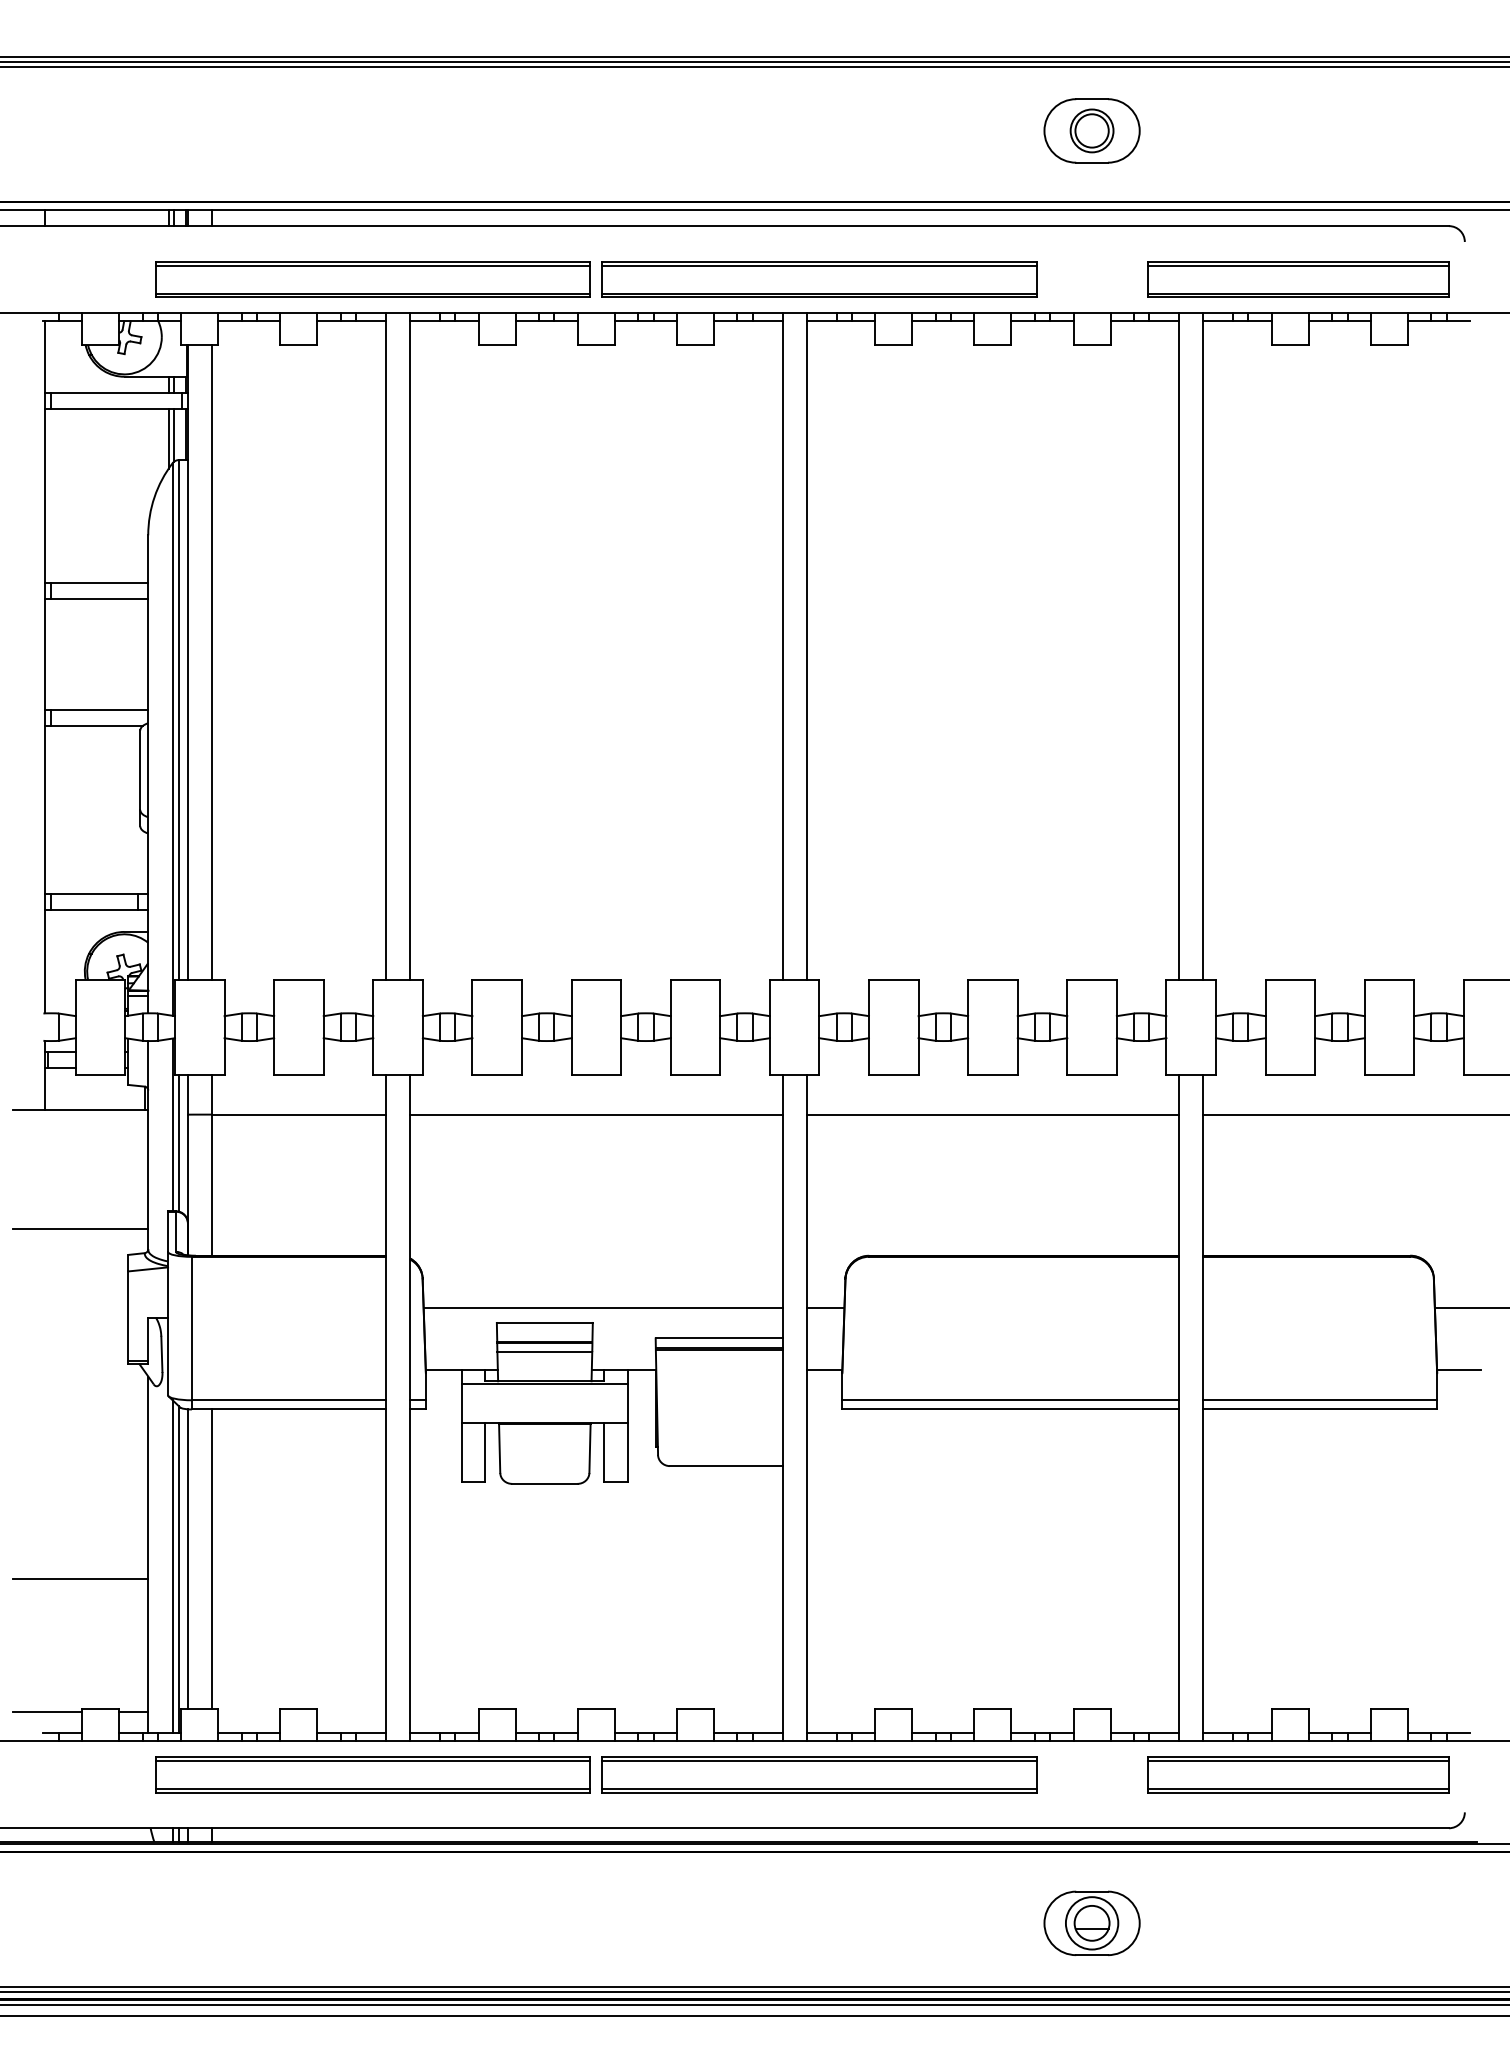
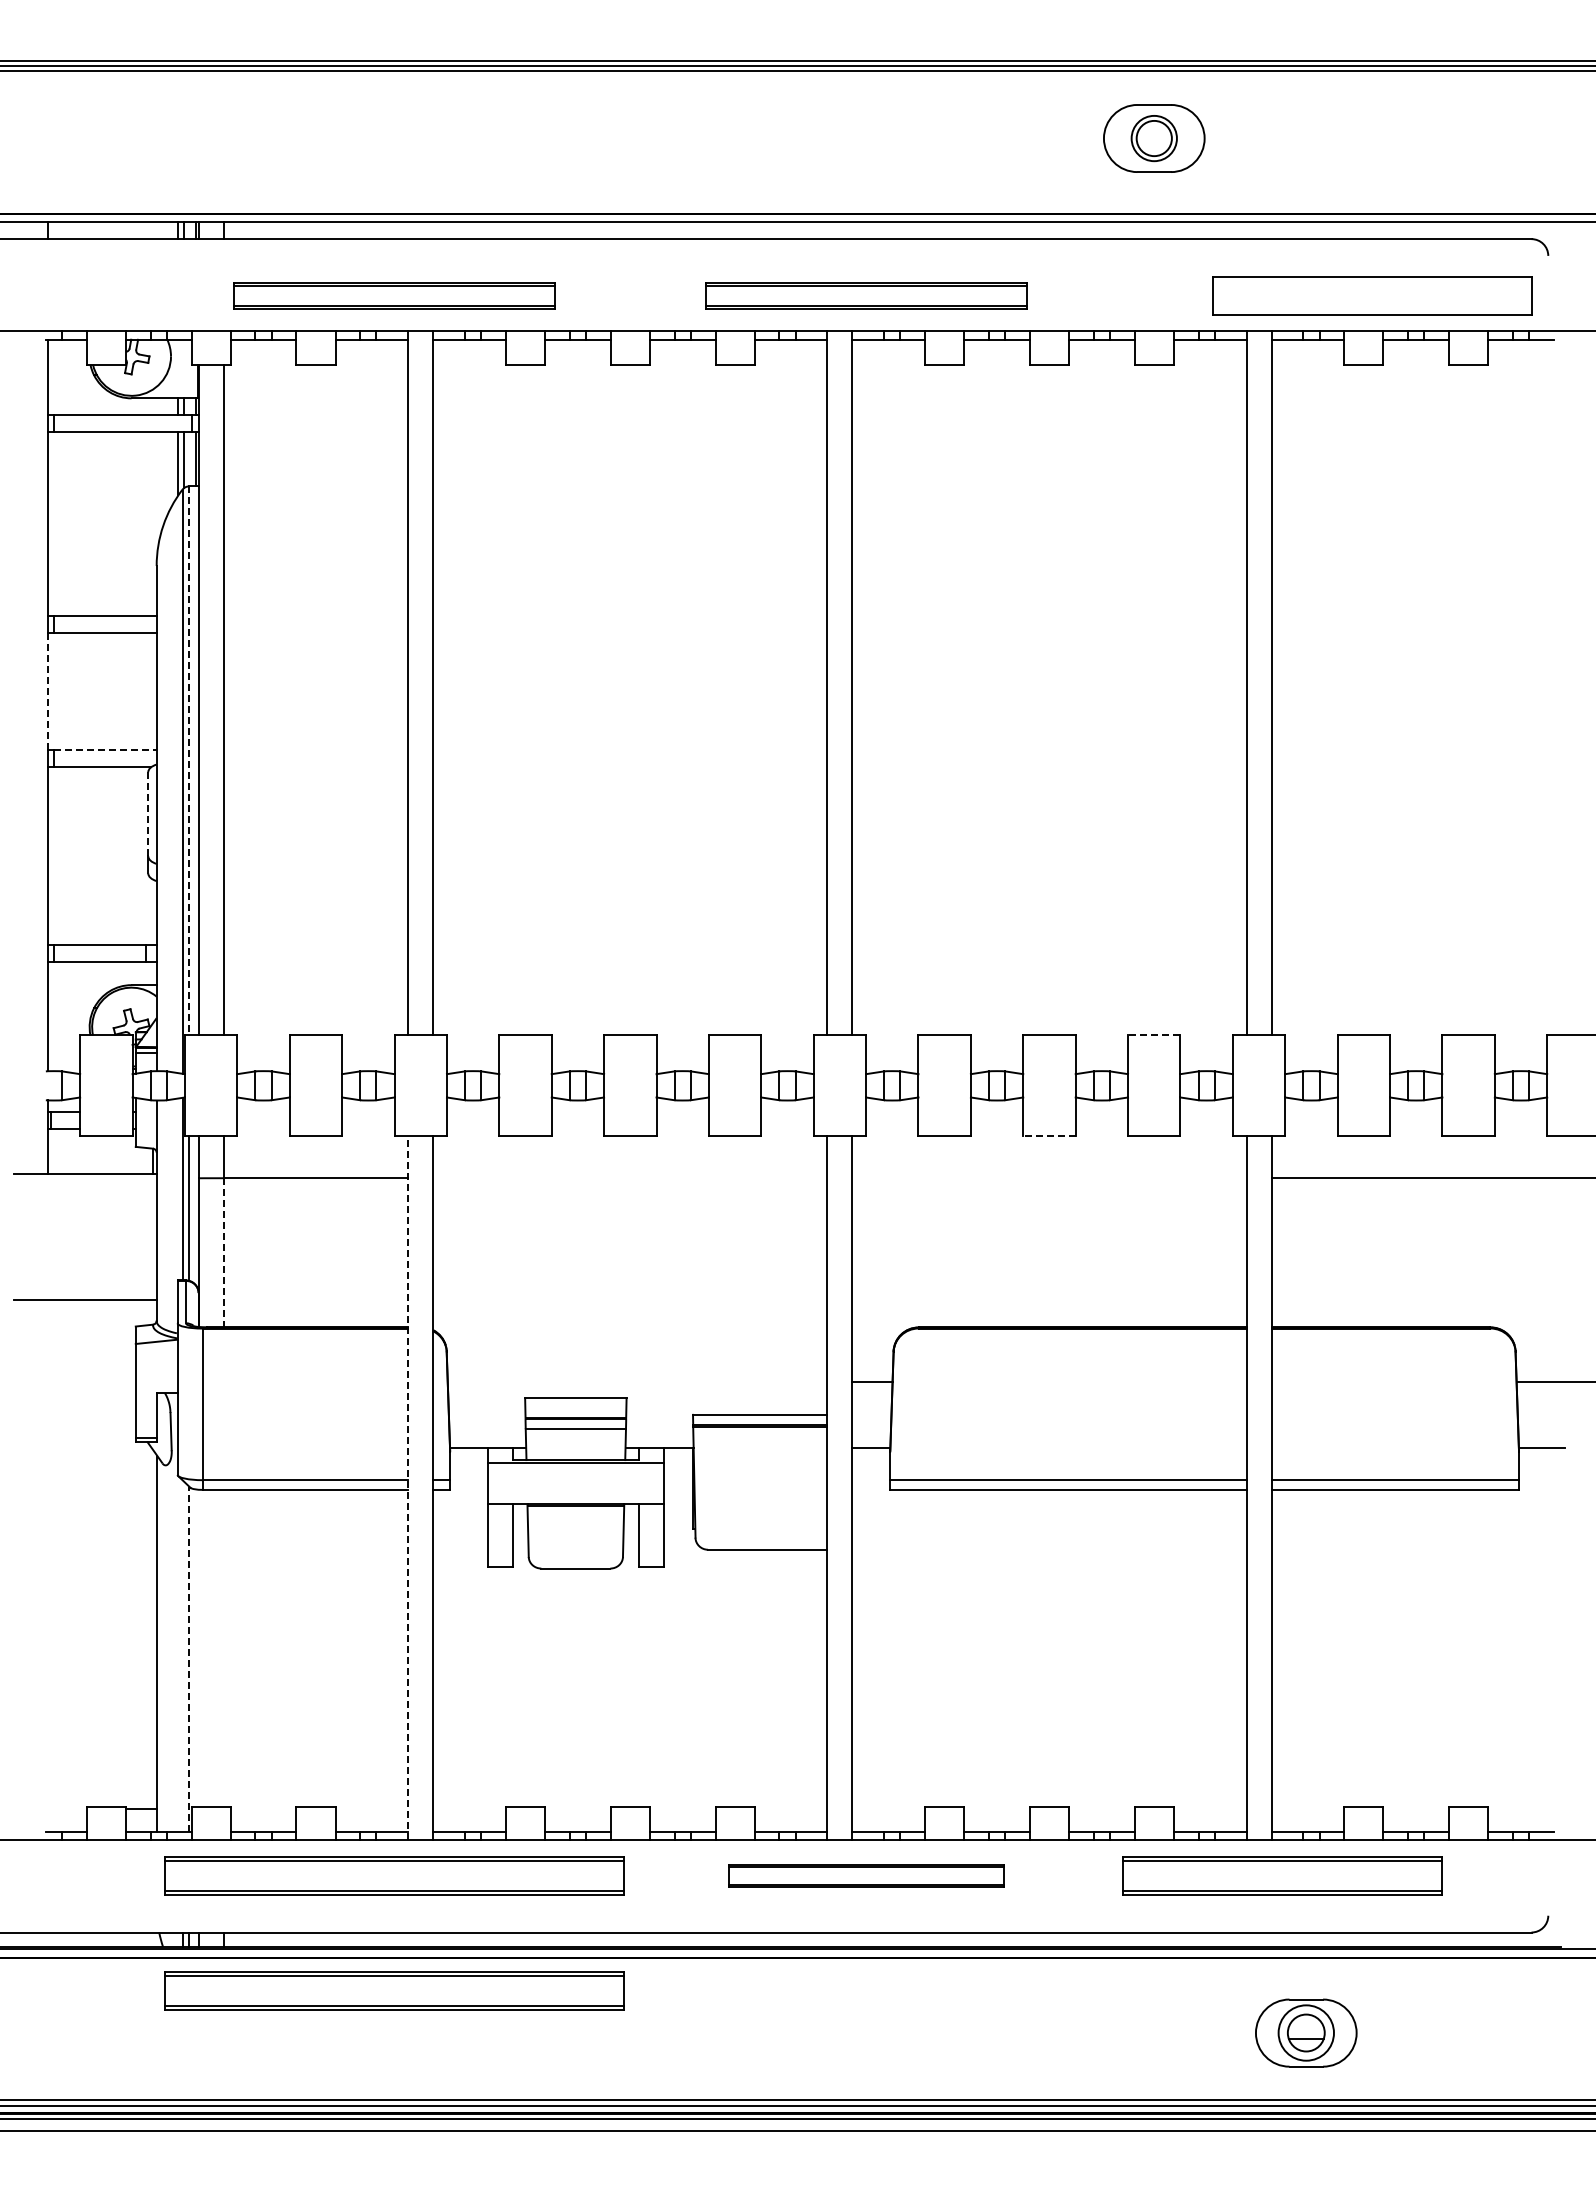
line: (1297, 266) -> (1371, 281), removed
part: (373, 279) -> (394, 295), size x0.7
part: (819, 279) -> (866, 295), size x0.7
line: (1297, 293) -> (1371, 310), removed
line: (44, 654) -> (47, 691), solid -> dashed
line: (100, 709) -> (106, 750), solid -> dashed
line: (179, 719) -> (189, 760), solid -> dashed
line: (140, 770) -> (148, 814), solid -> dashed
line: (1091, 979) -> (1153, 1035), solid -> dashed
line: (991, 1075) -> (1048, 1136), solid -> dashed
line: (596, 1114) -> (630, 1178), removed
line: (992, 1114) -> (1049, 1178), removed
line: (211, 1184) -> (223, 1252), solid -> dashed
line: (603, 1307) -> (637, 1382), removed
line: (386, 1407) -> (408, 1487), solid -> dashed
line: (187, 1558) -> (198, 1647), removed
line: (211, 1558) -> (223, 1647), removed
line: (172, 1566) -> (182, 1655), removed
line: (179, 1569) -> (189, 1659), solid -> dashed
line: (80, 1579) -> (85, 1669), removed
line: (47, 1711) -> (50, 1809), removed
part: (819, 1774) -> (866, 1875), size x0.6
part: (1298, 1774) -> (1282, 1875), moved
part: (373, 1883) -> (394, 1990), added
part: (1092, 1922) -> (1306, 2032), moved

